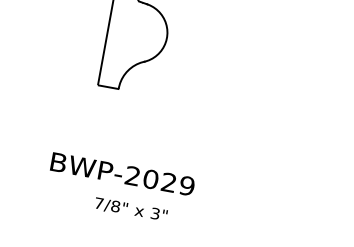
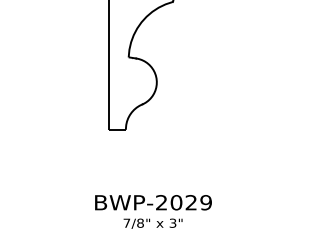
text: (122, 174) -> (153, 202), moved

